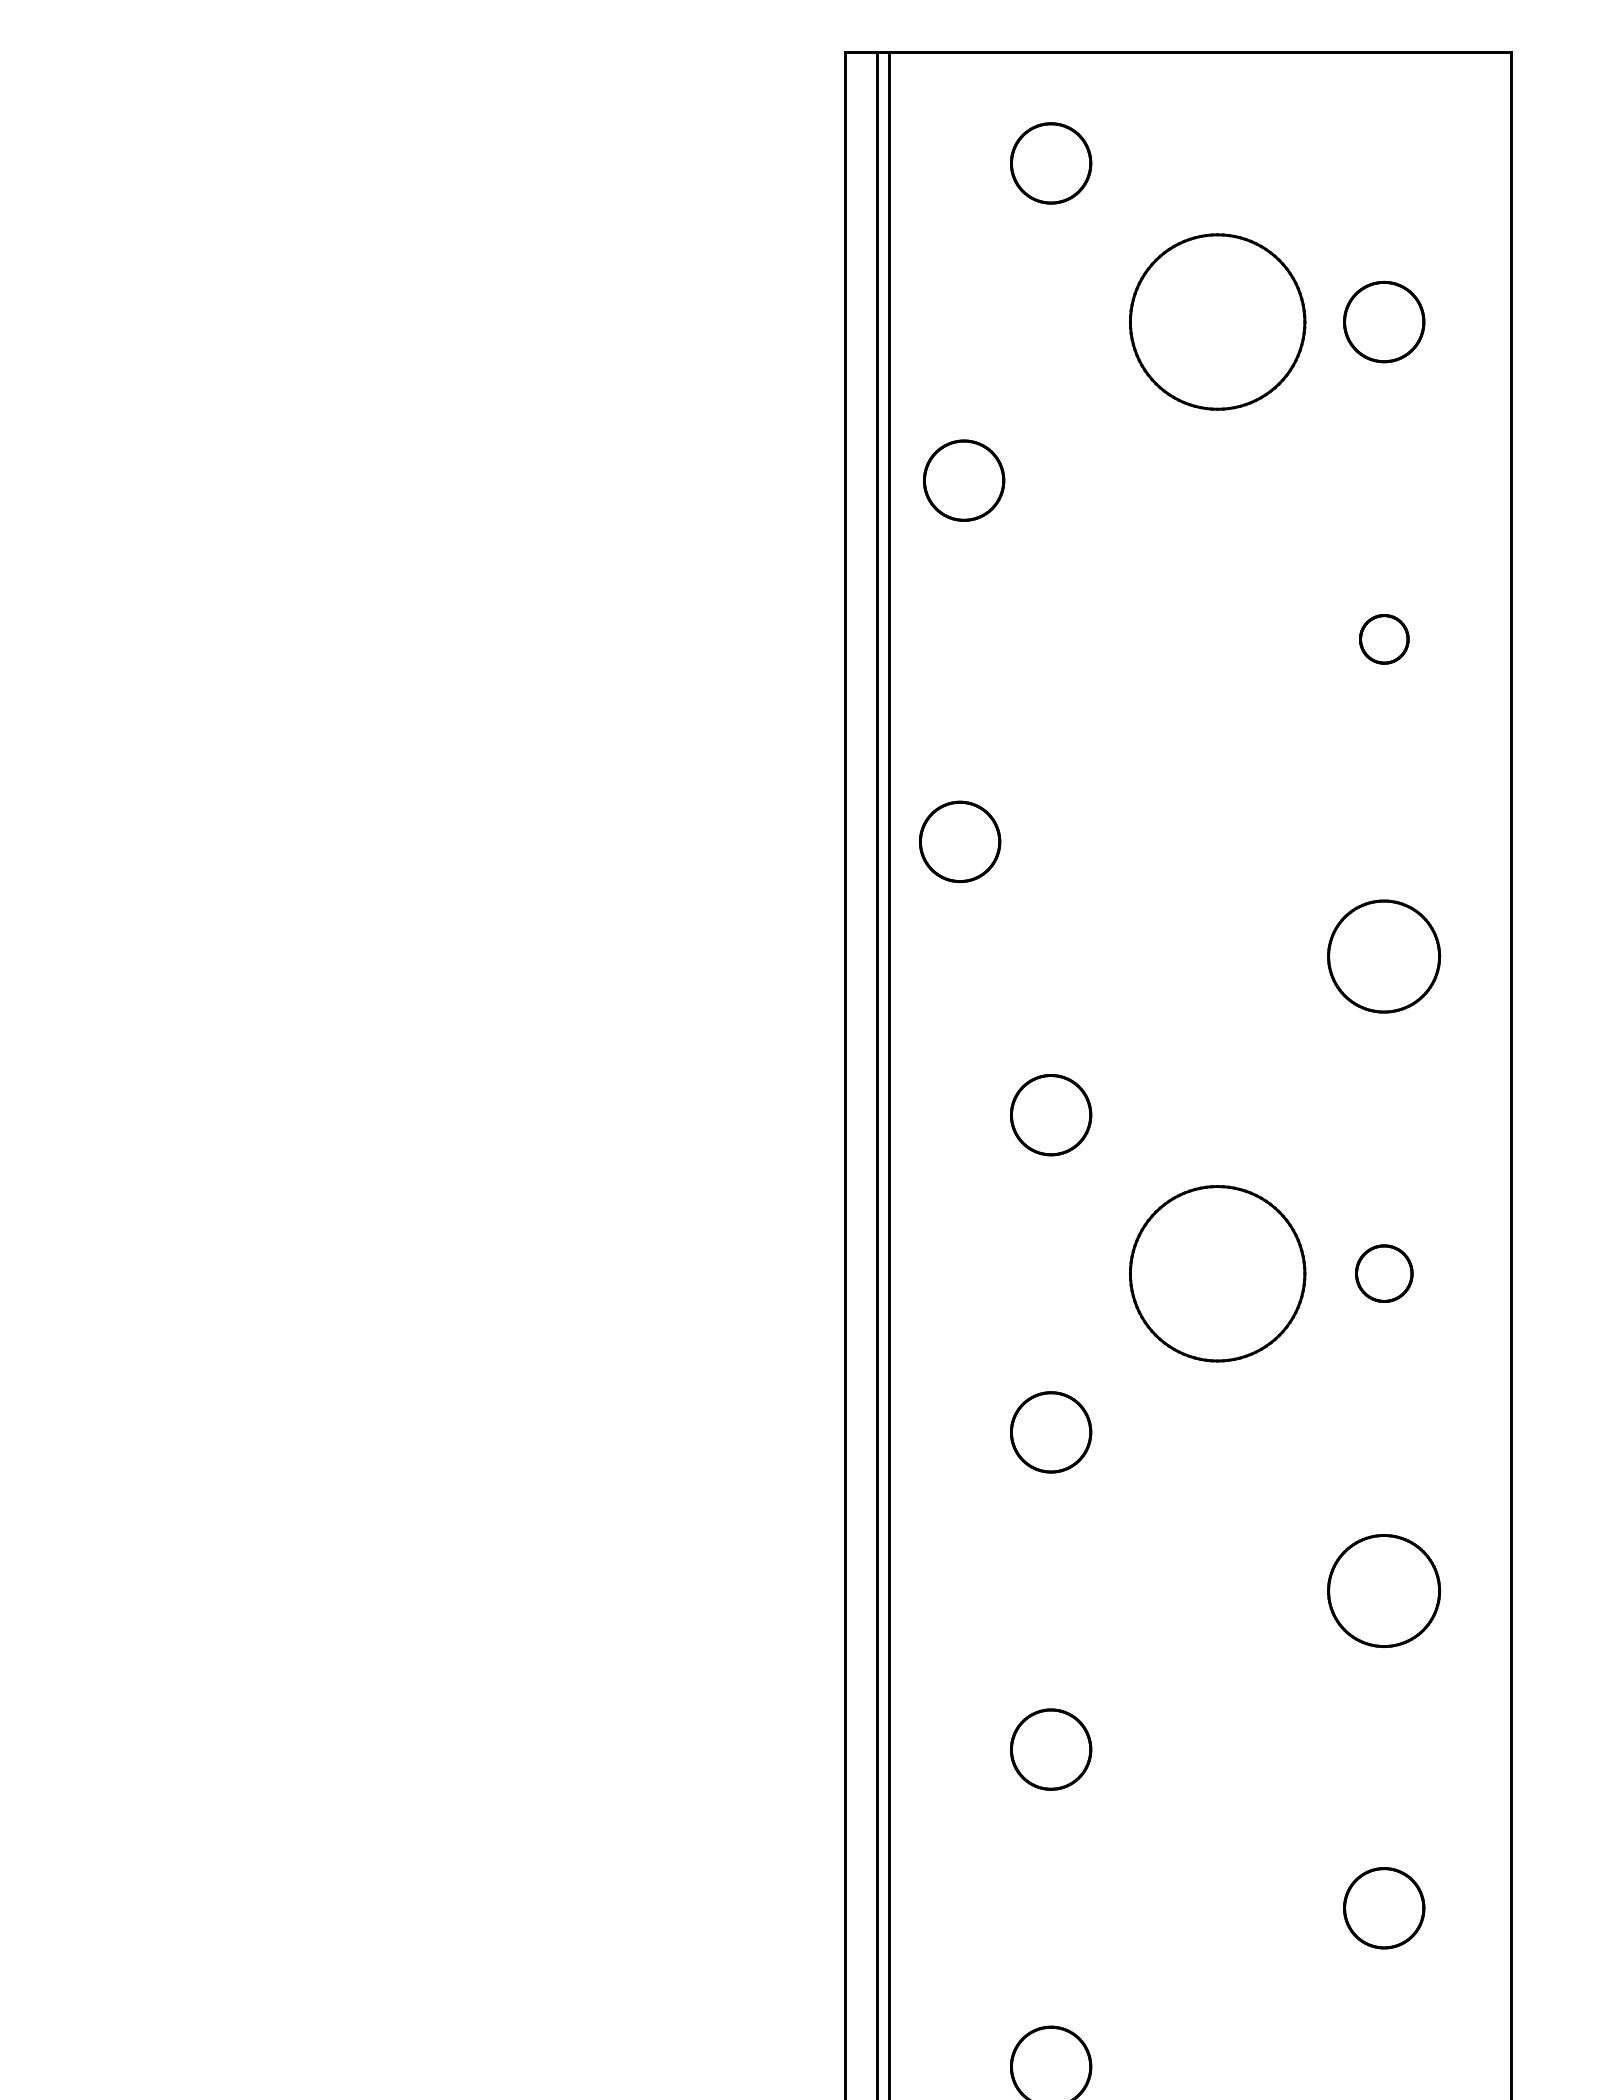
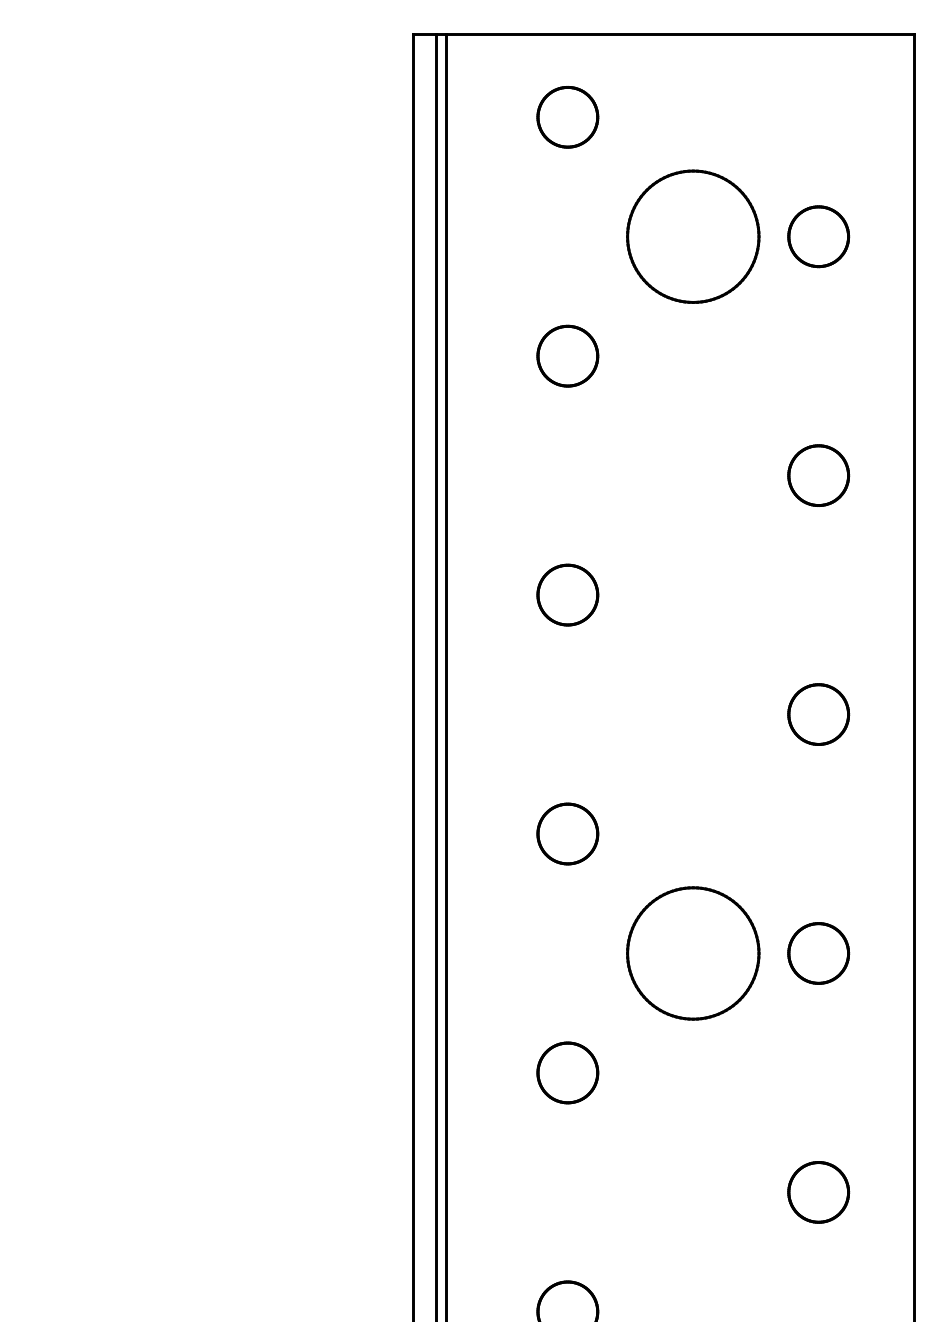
part: (964, 480) -> (568, 356), moved
part: (1384, 639) -> (818, 475), size x1.67
part: (960, 841) -> (568, 594), moved
part: (1384, 956) -> (818, 714), size x0.71
part: (1384, 1273) -> (818, 953), size x1.43
part: (1384, 1590) -> (818, 1192), size x0.71

